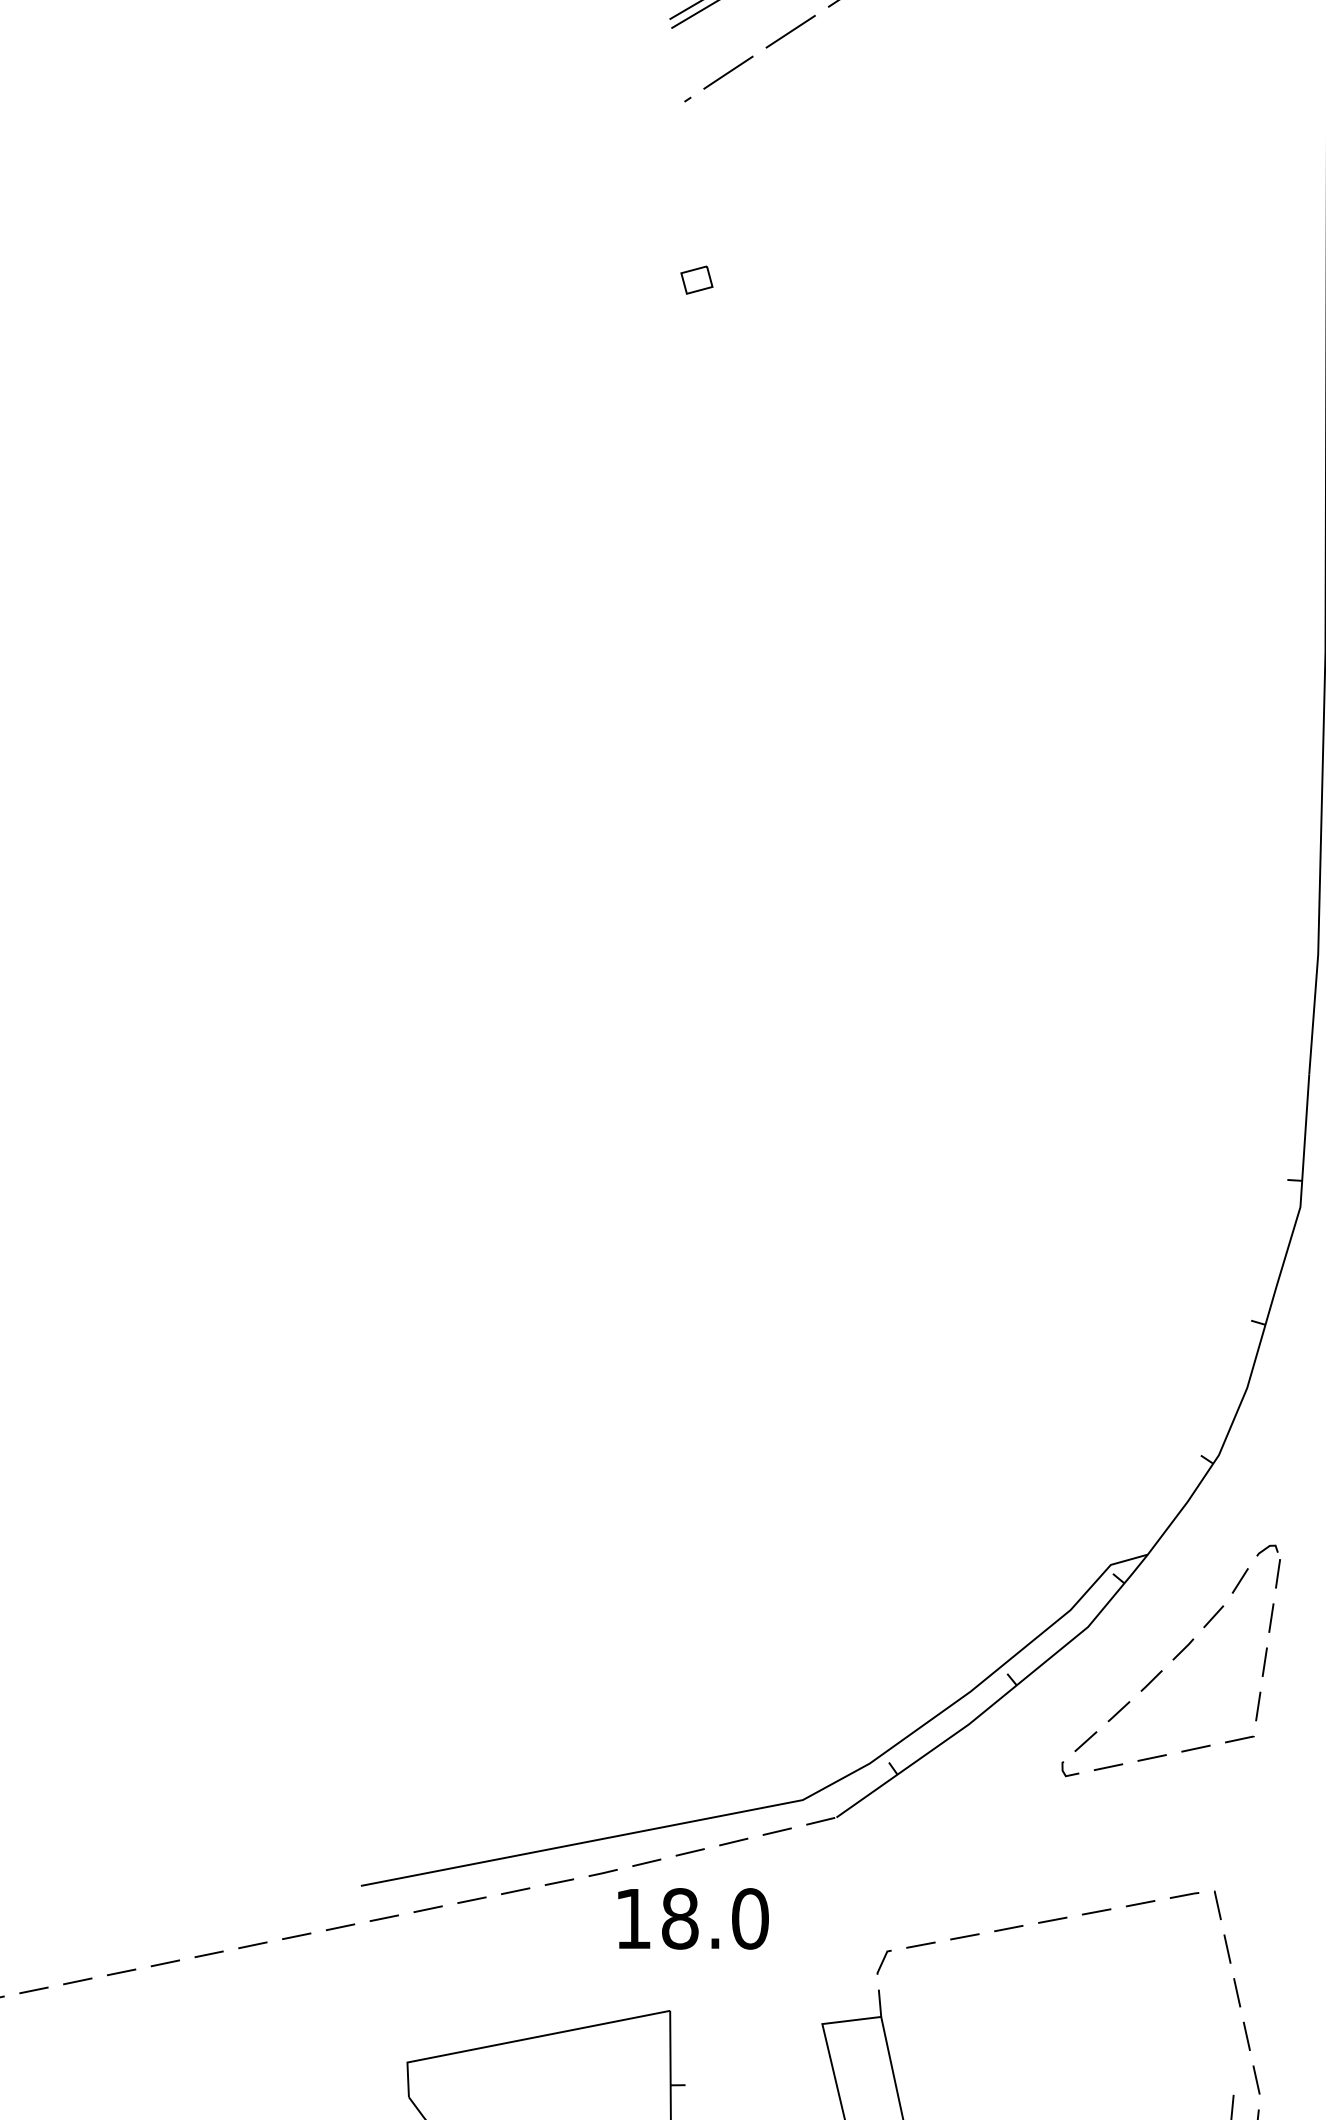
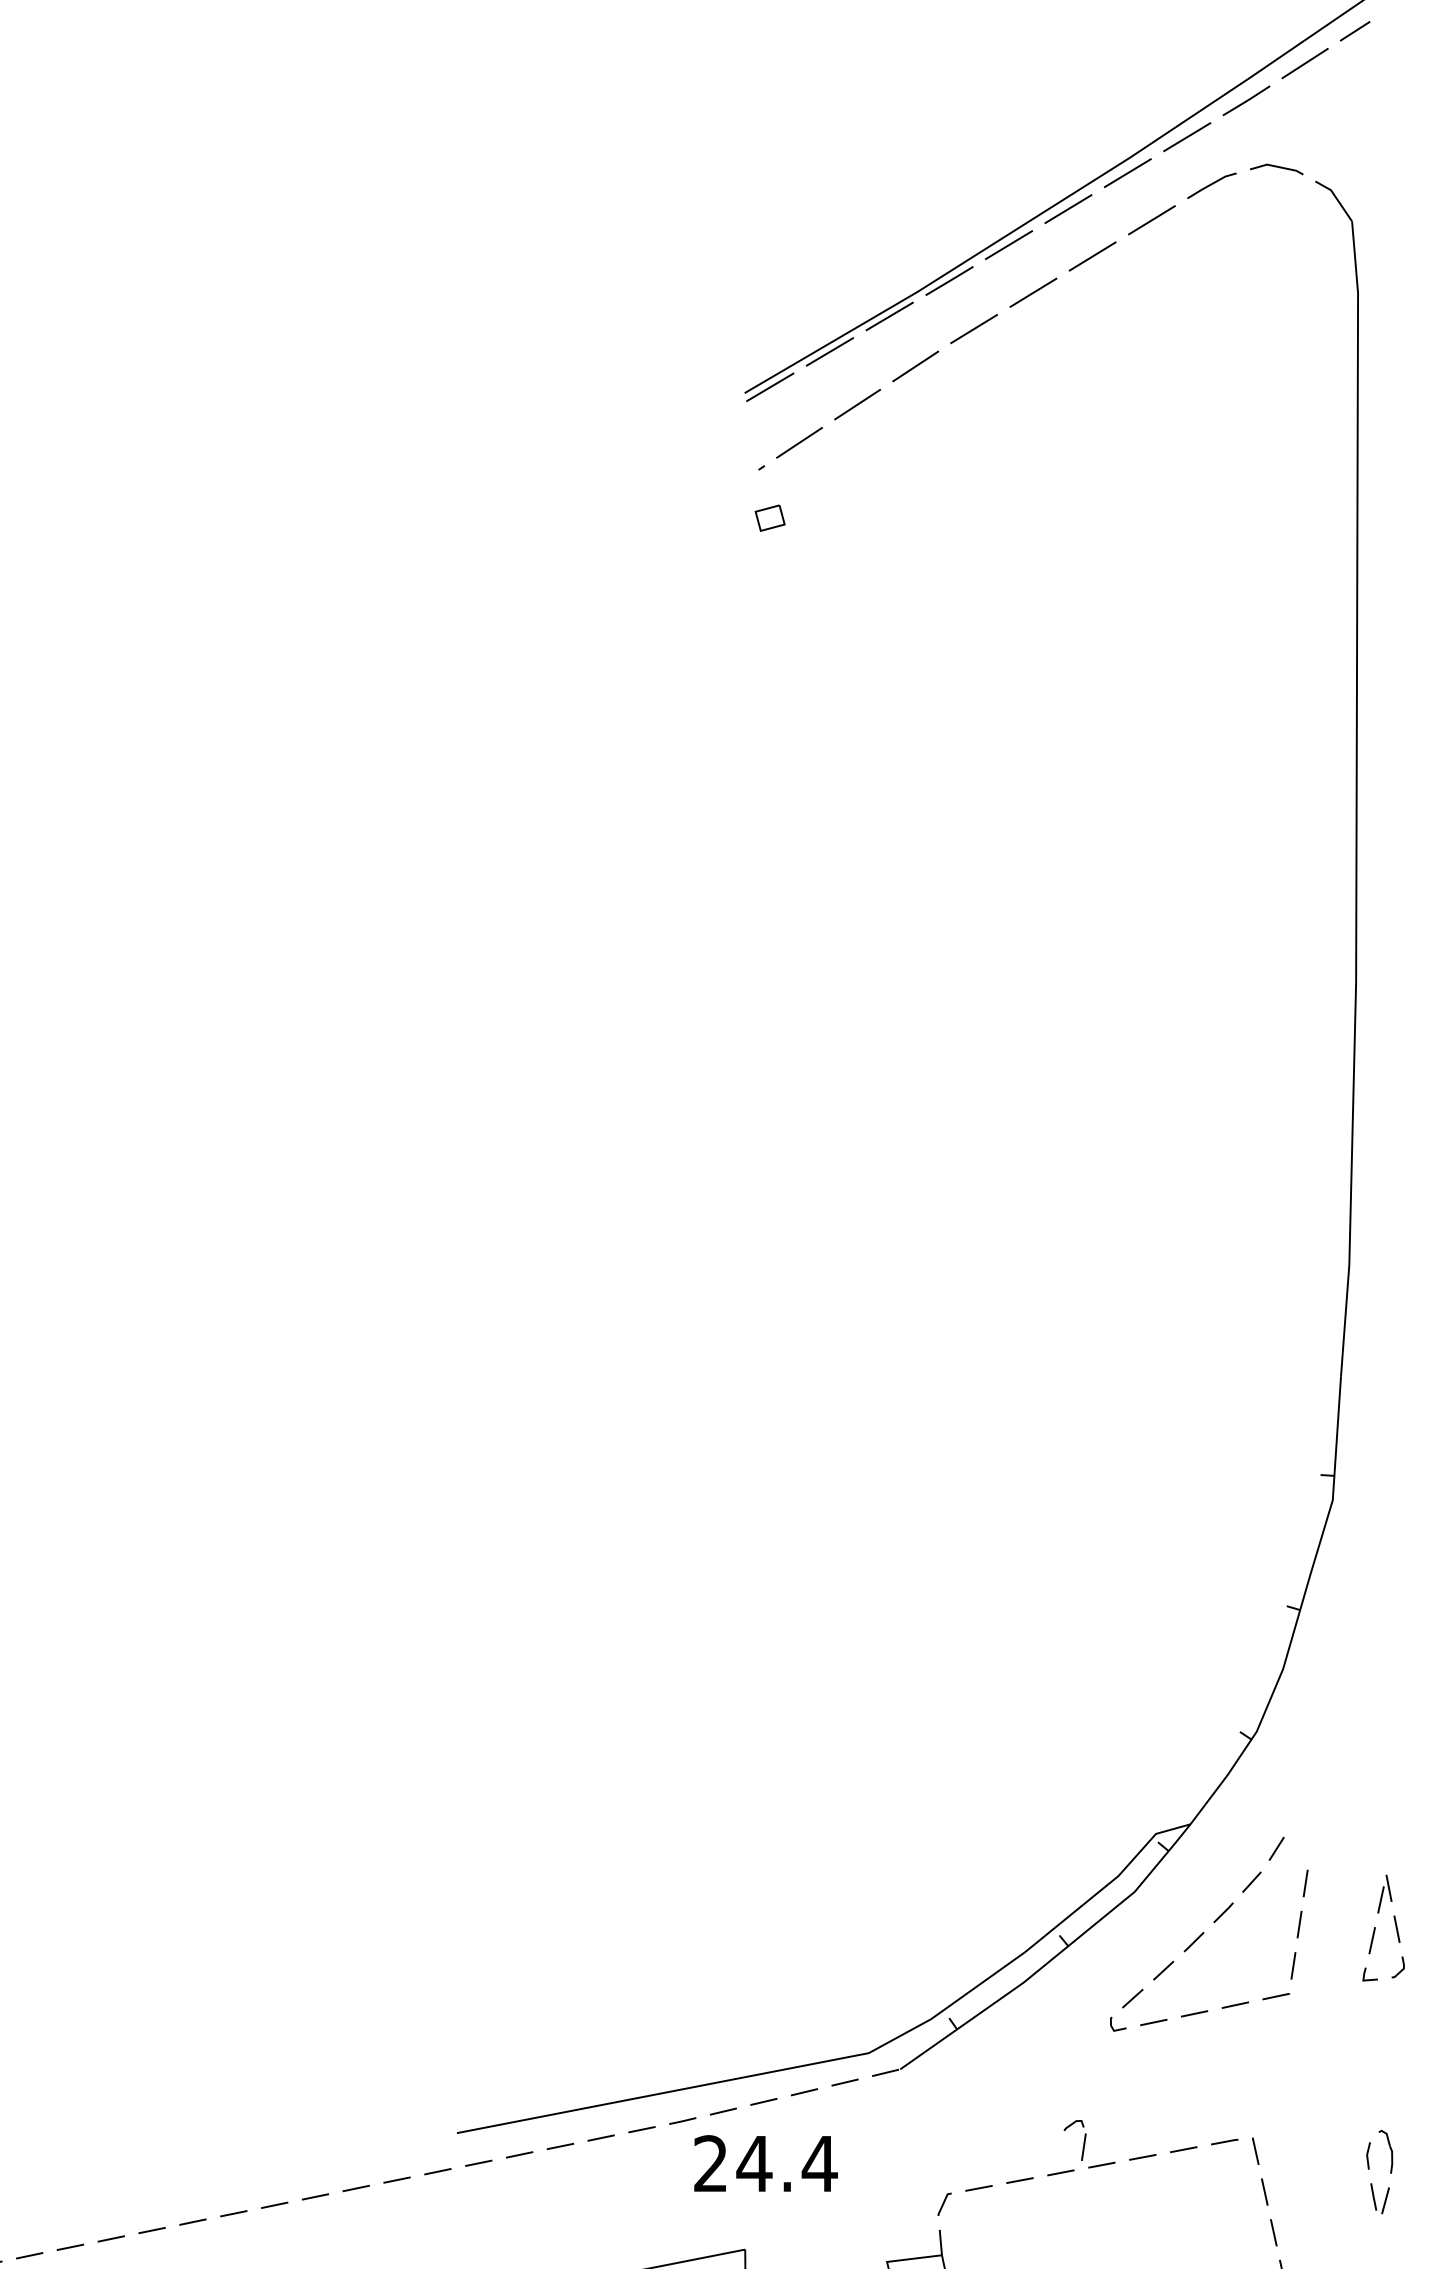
part: (696, 279) -> (769, 517), moved
part: (1277, 1567) -> (1083, 2141), moved
text: (691, 1918) -> (765, 2163), 18.0 -> 24.4

